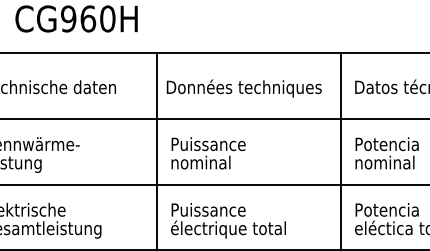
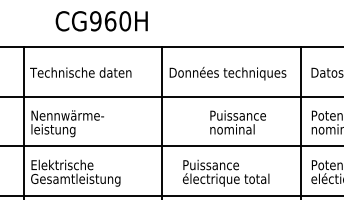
text: (207, 153) -> (237, 122), moved
text: (227, 219) -> (225, 172), moved

